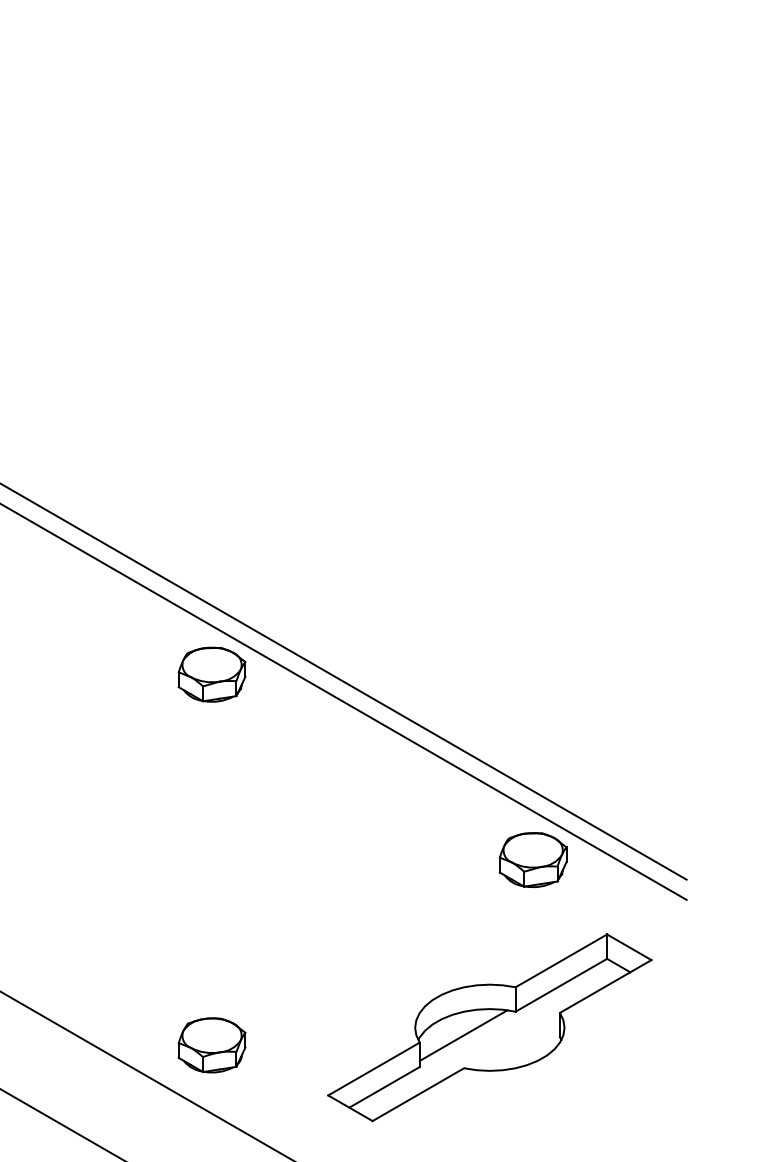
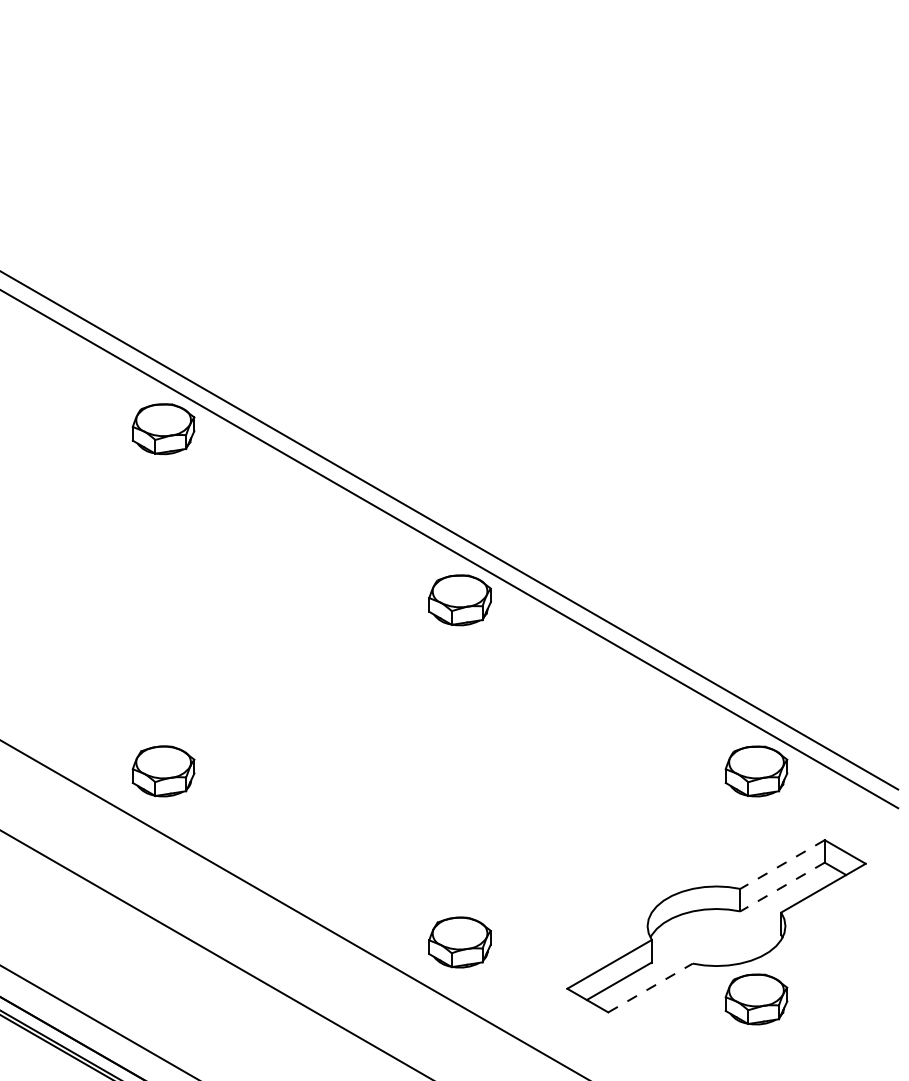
line: (561, 960) -> (782, 864), solid -> dashed
line: (561, 985) -> (782, 887), solid -> dashed
line: (462, 1035) -> (691, 933), removed
line: (418, 1095) -> (650, 988), solid -> dashed
part: (533, 1107) -> (756, 999), added

